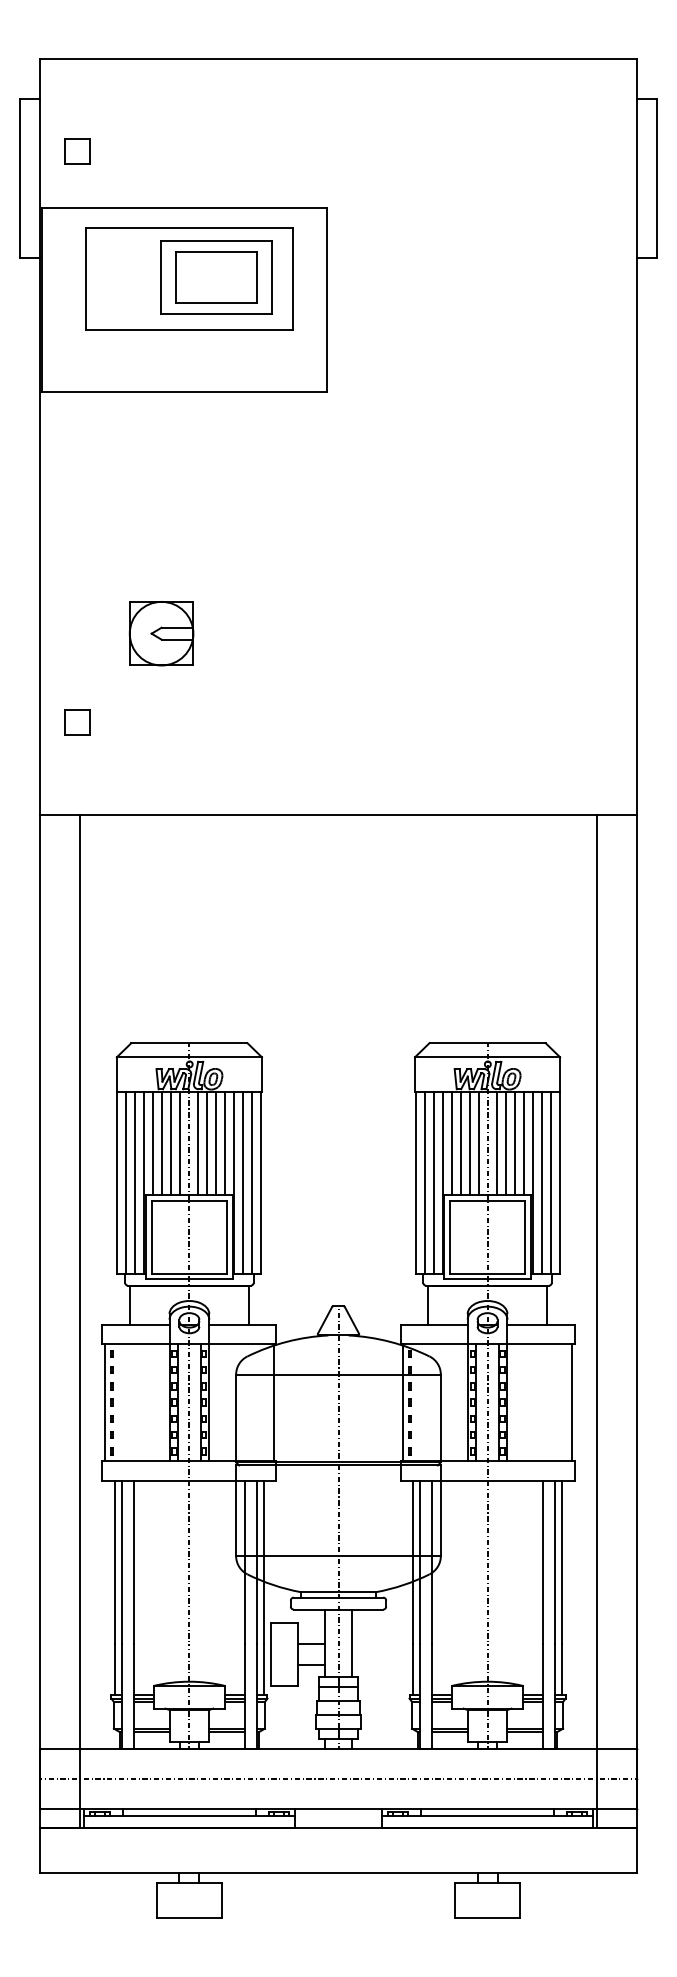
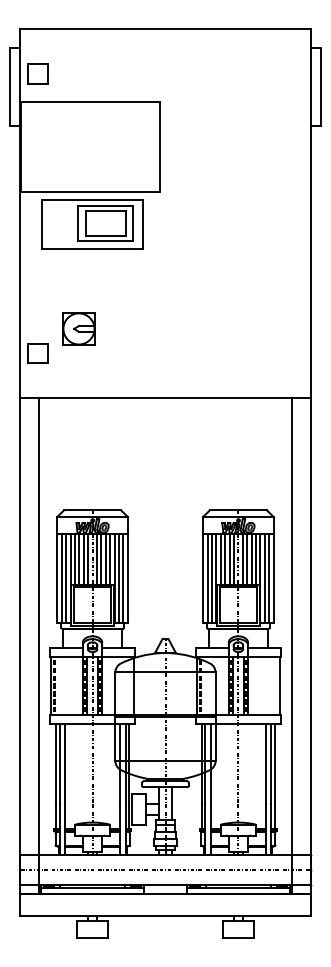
part: (76, 150) -> (37, 73), size x1.6
part: (189, 279) -> (92, 224), moved
part: (160, 632) -> (78, 328), moved
part: (76, 722) -> (37, 353), size x1.6

